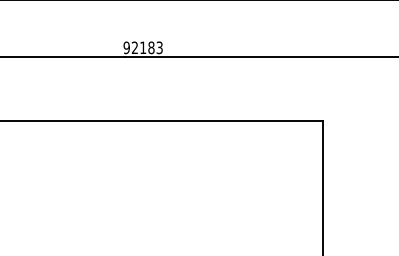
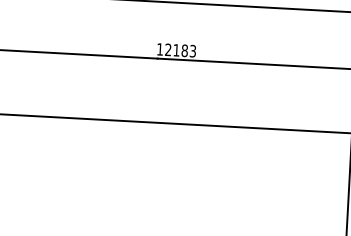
text: (126, 47) -> (159, 49), 92183 -> 12183

